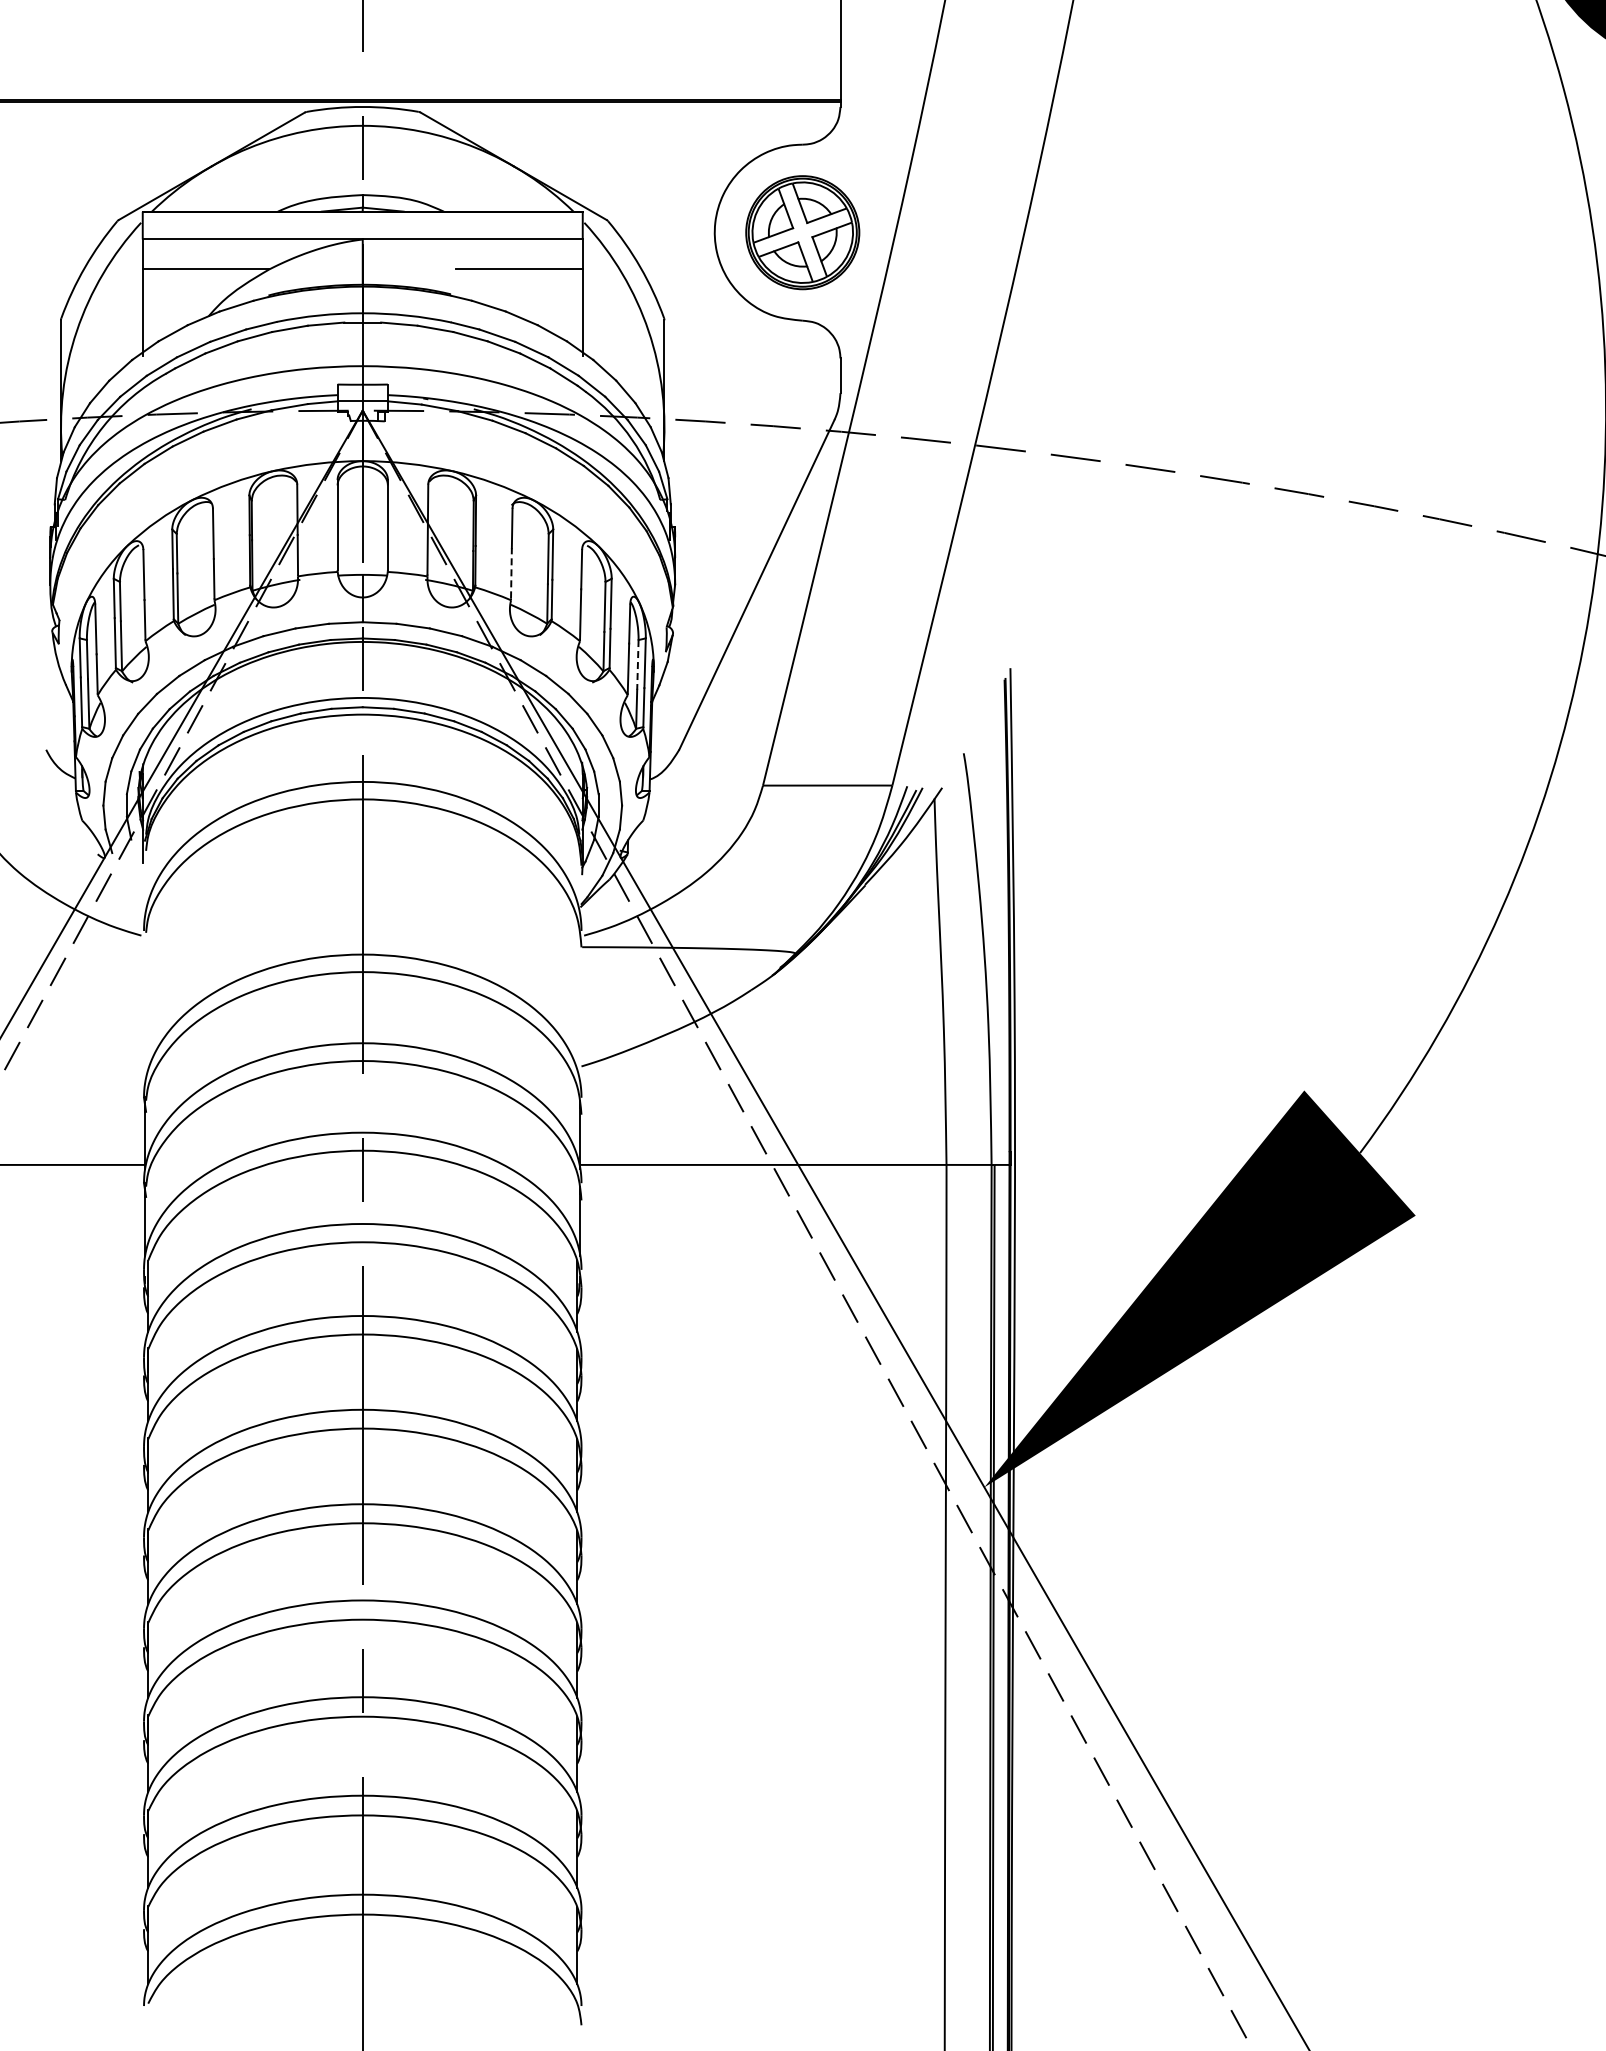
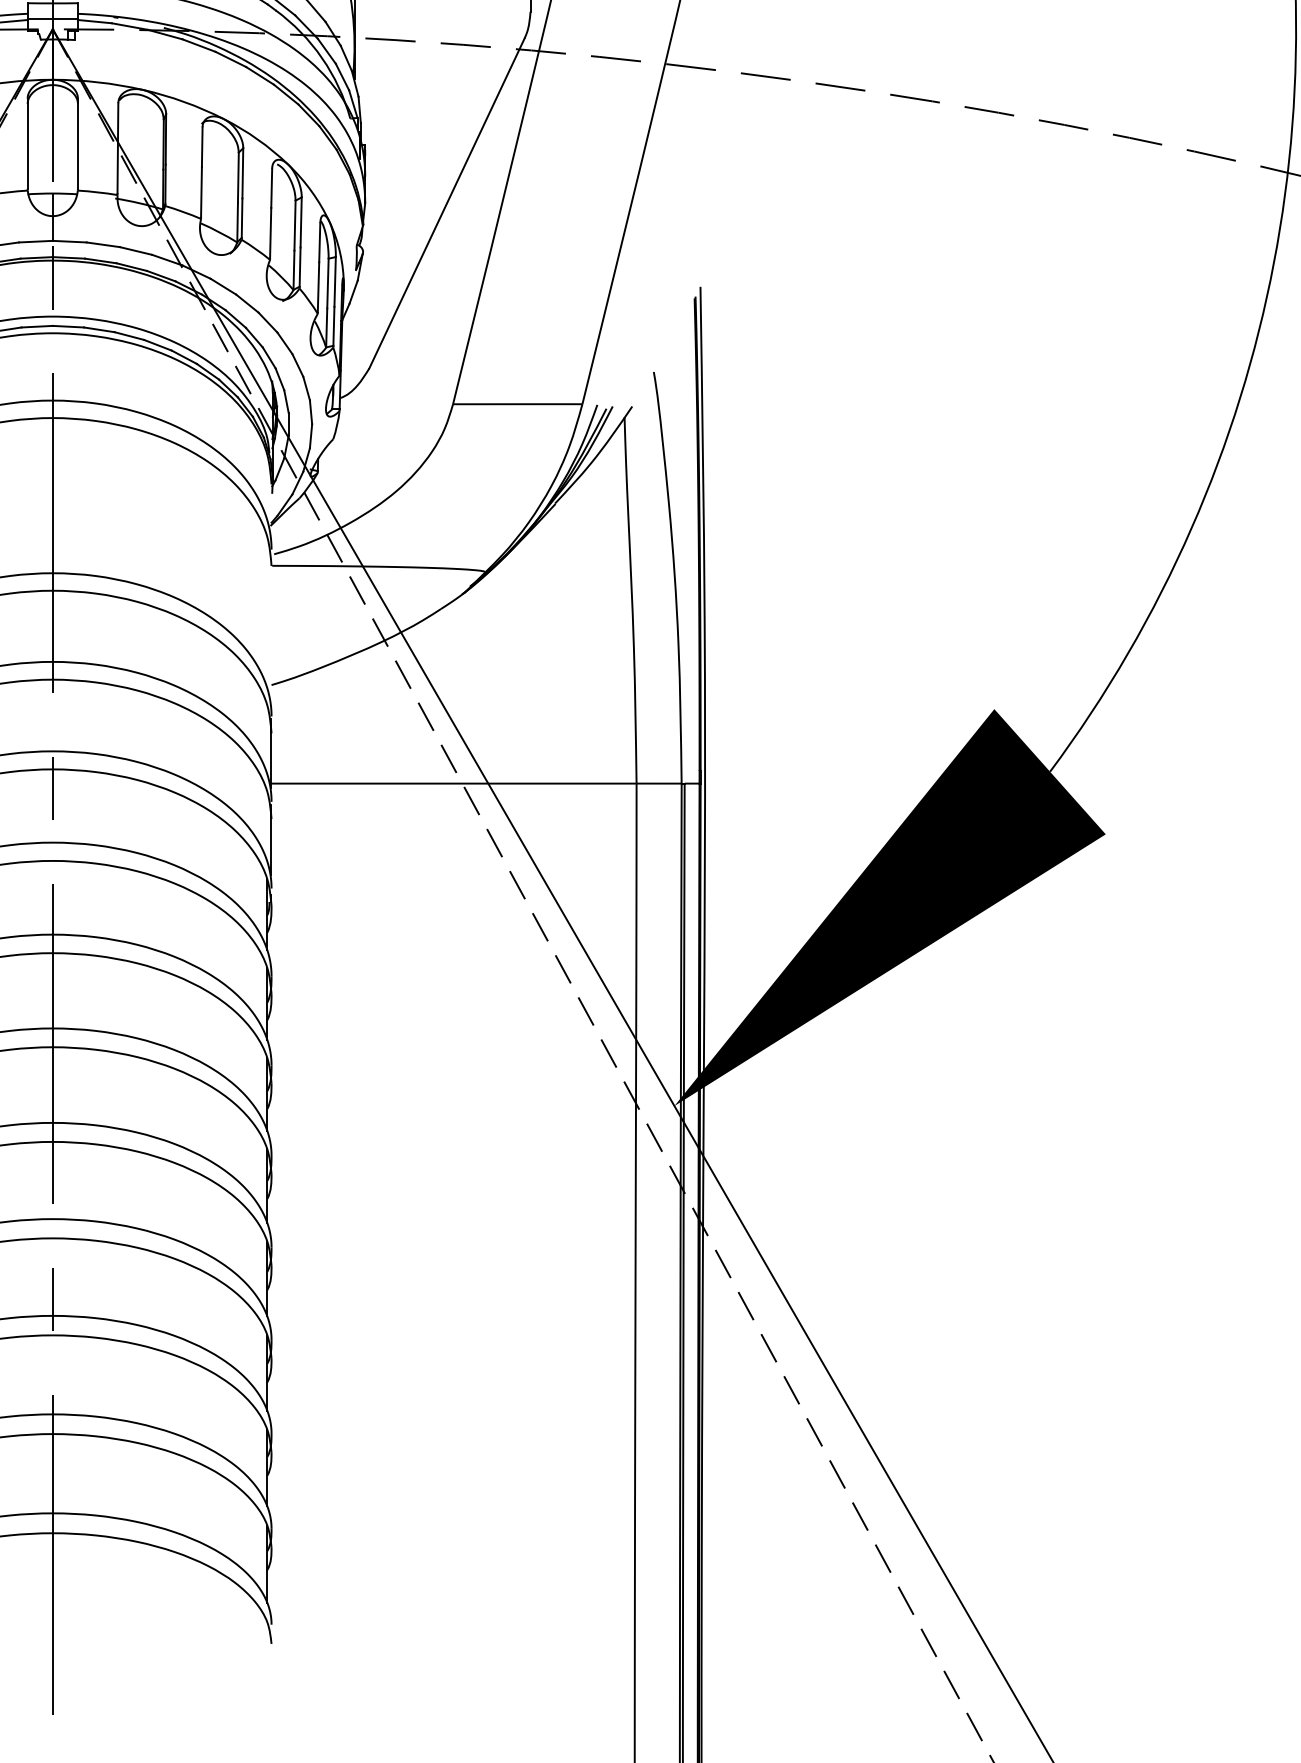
line: (511, 572) -> (201, 191), dashed -> solid
line: (637, 664) -> (327, 283), dashed -> solid

